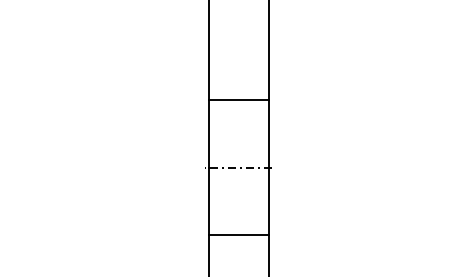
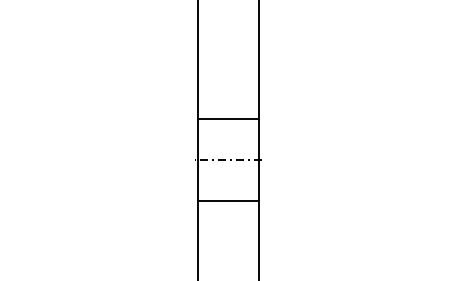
line: (238, 99) -> (228, 118), moved
line: (238, 234) -> (228, 201), moved

